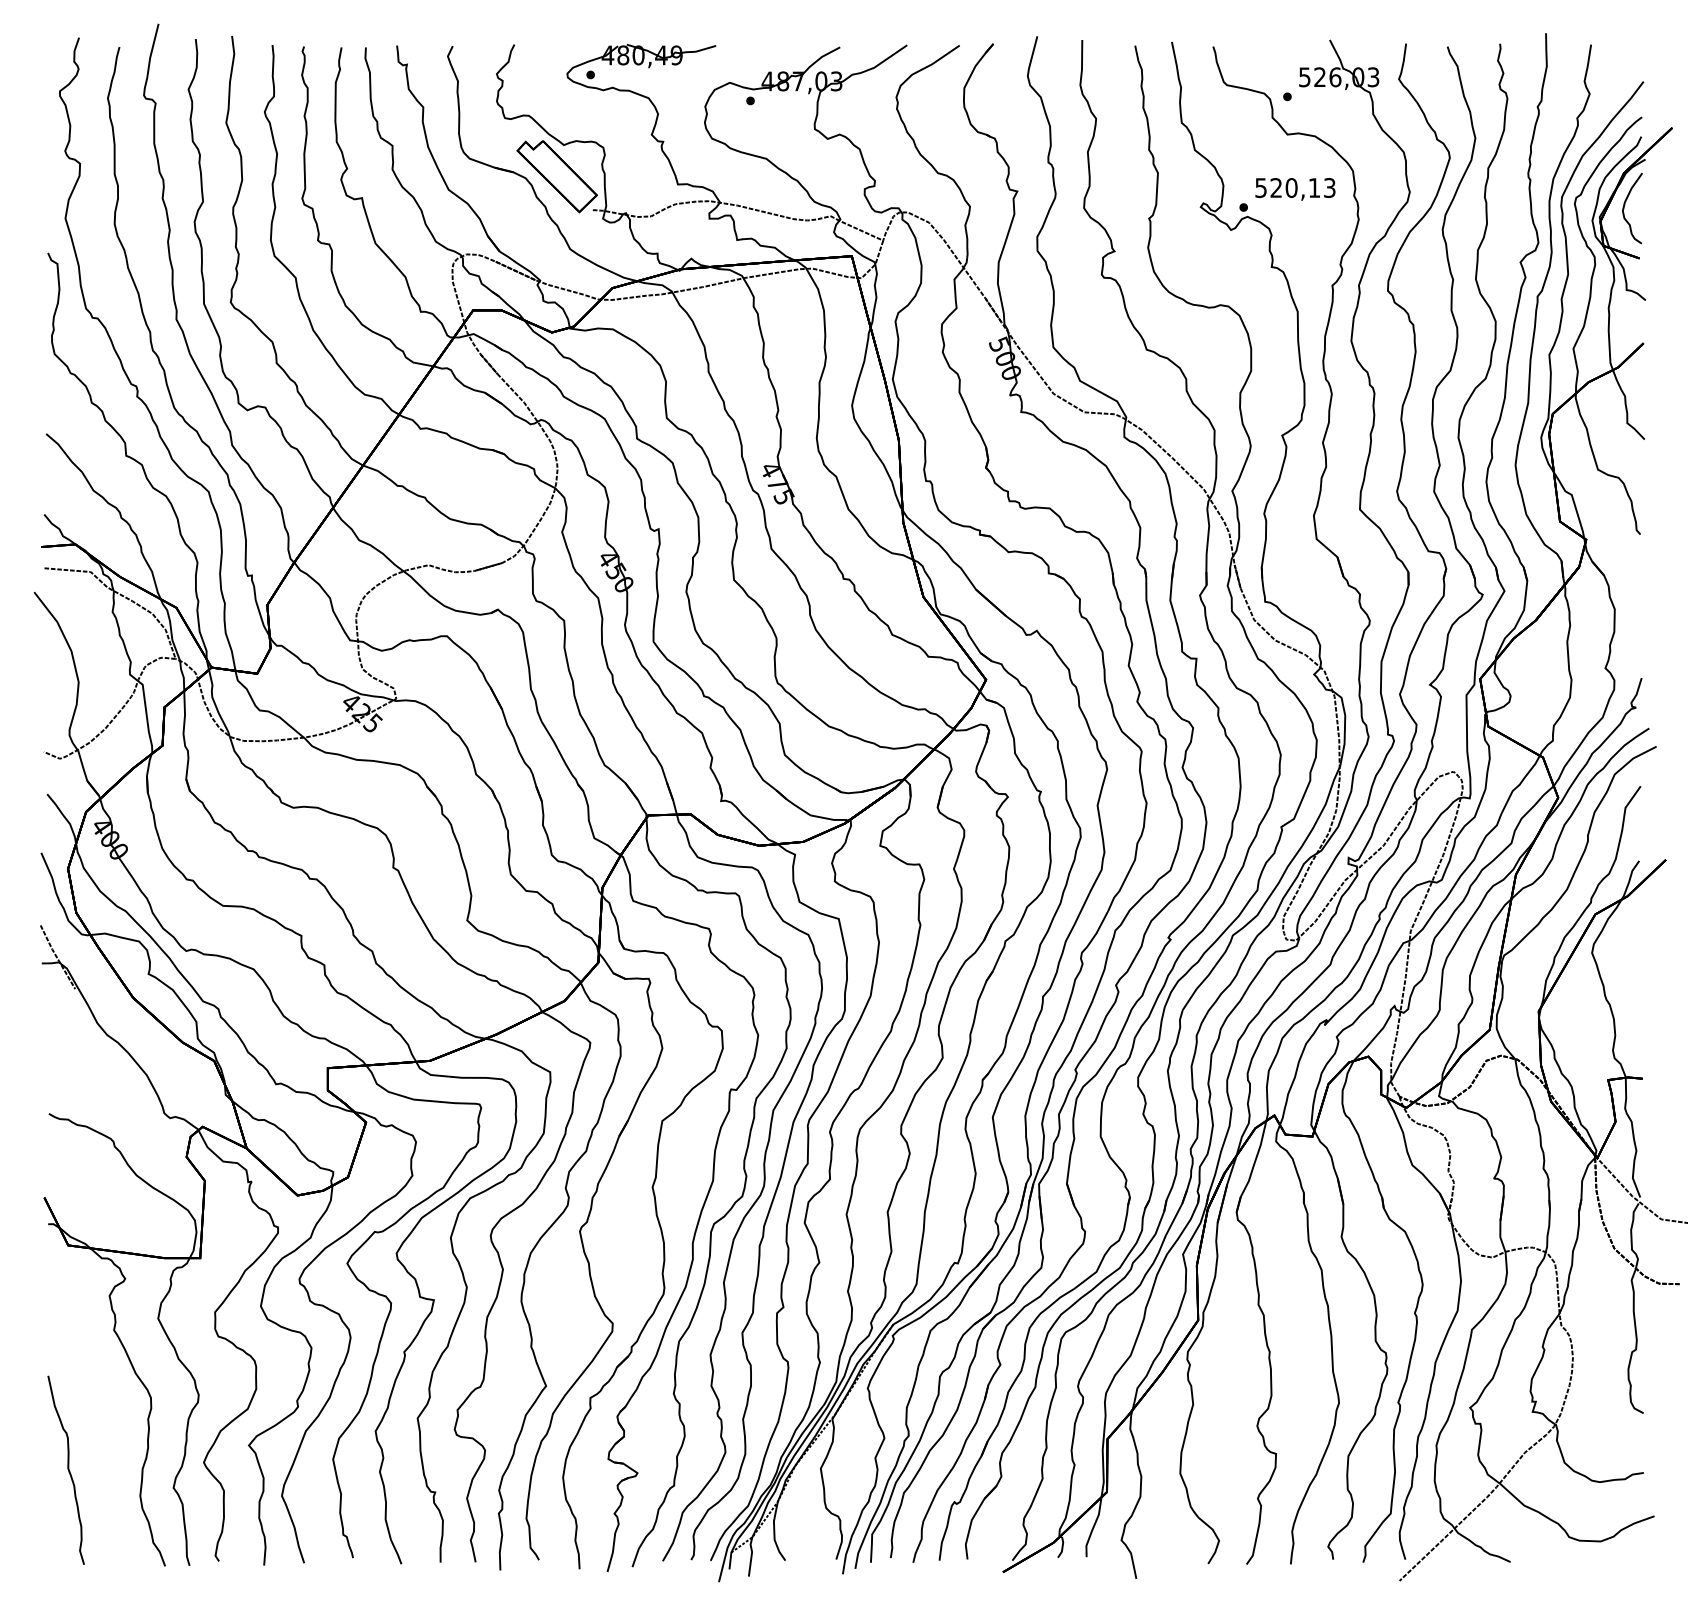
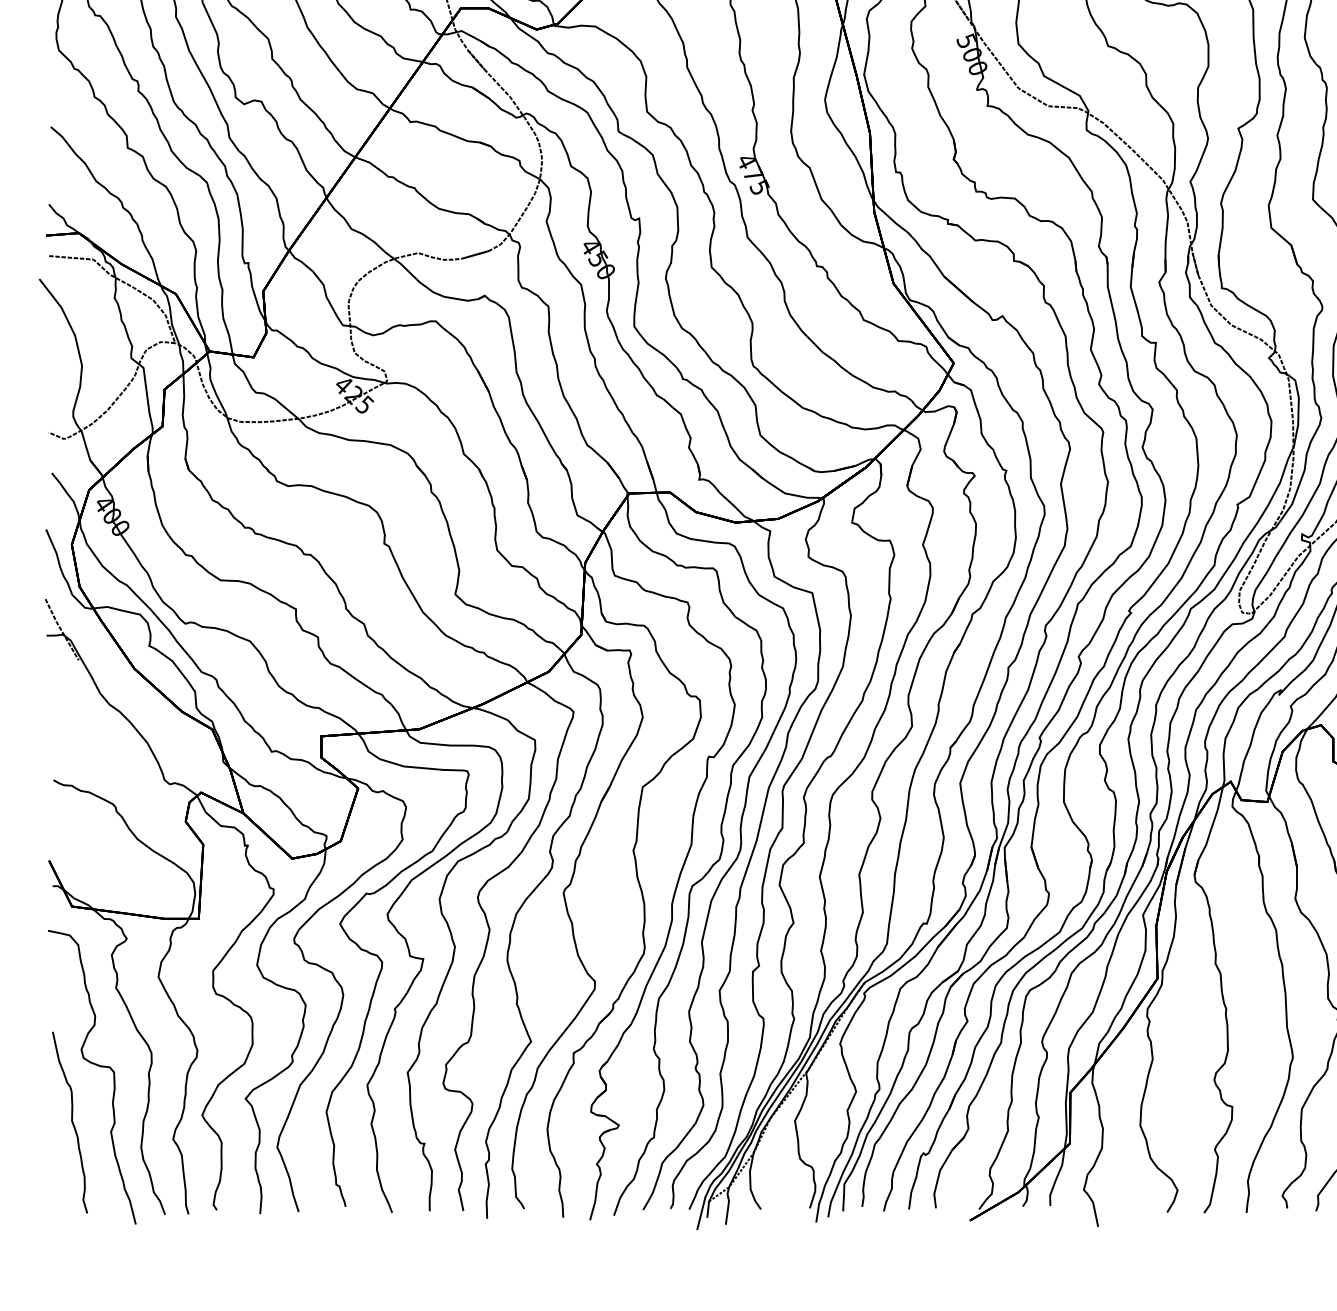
curve: (94, 1411) -> (97, 1066), added

